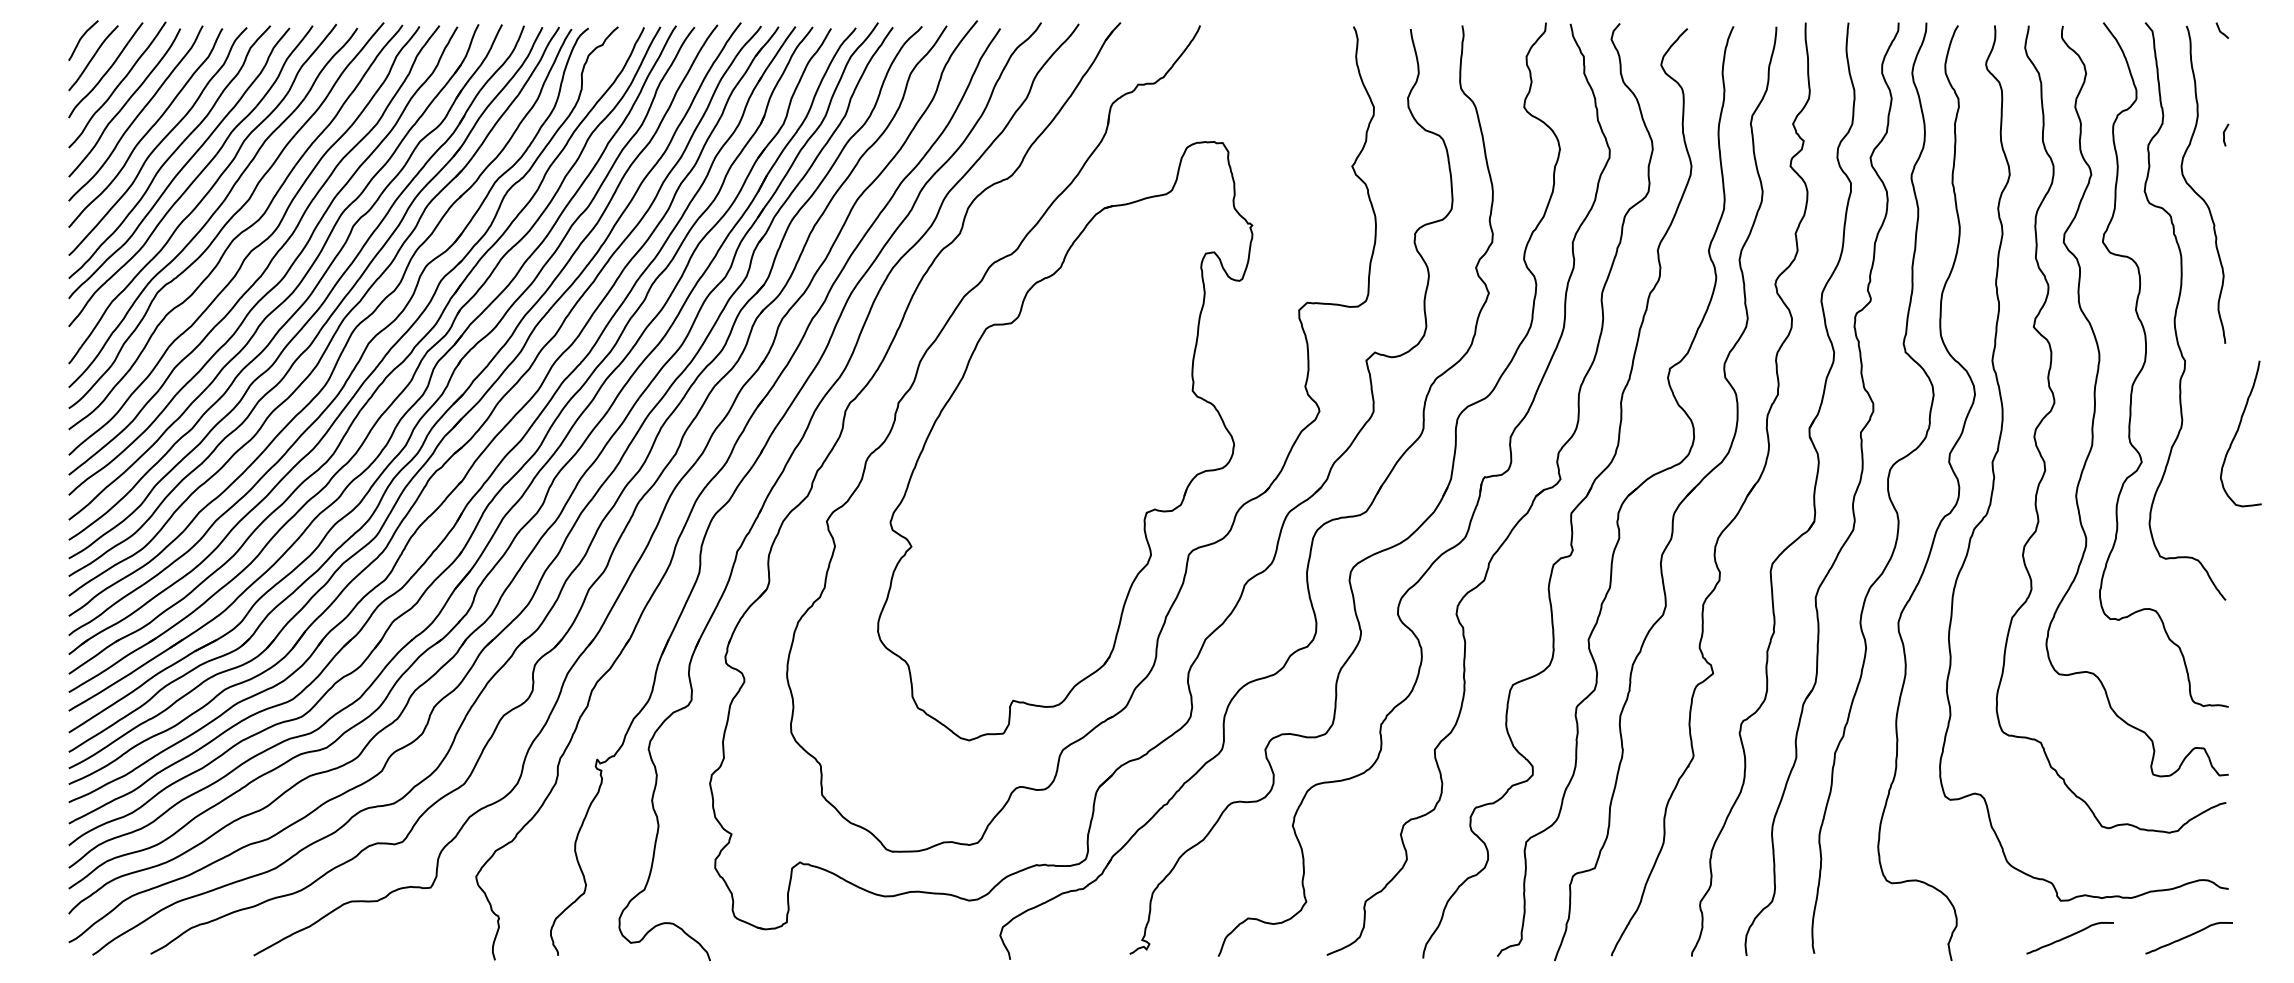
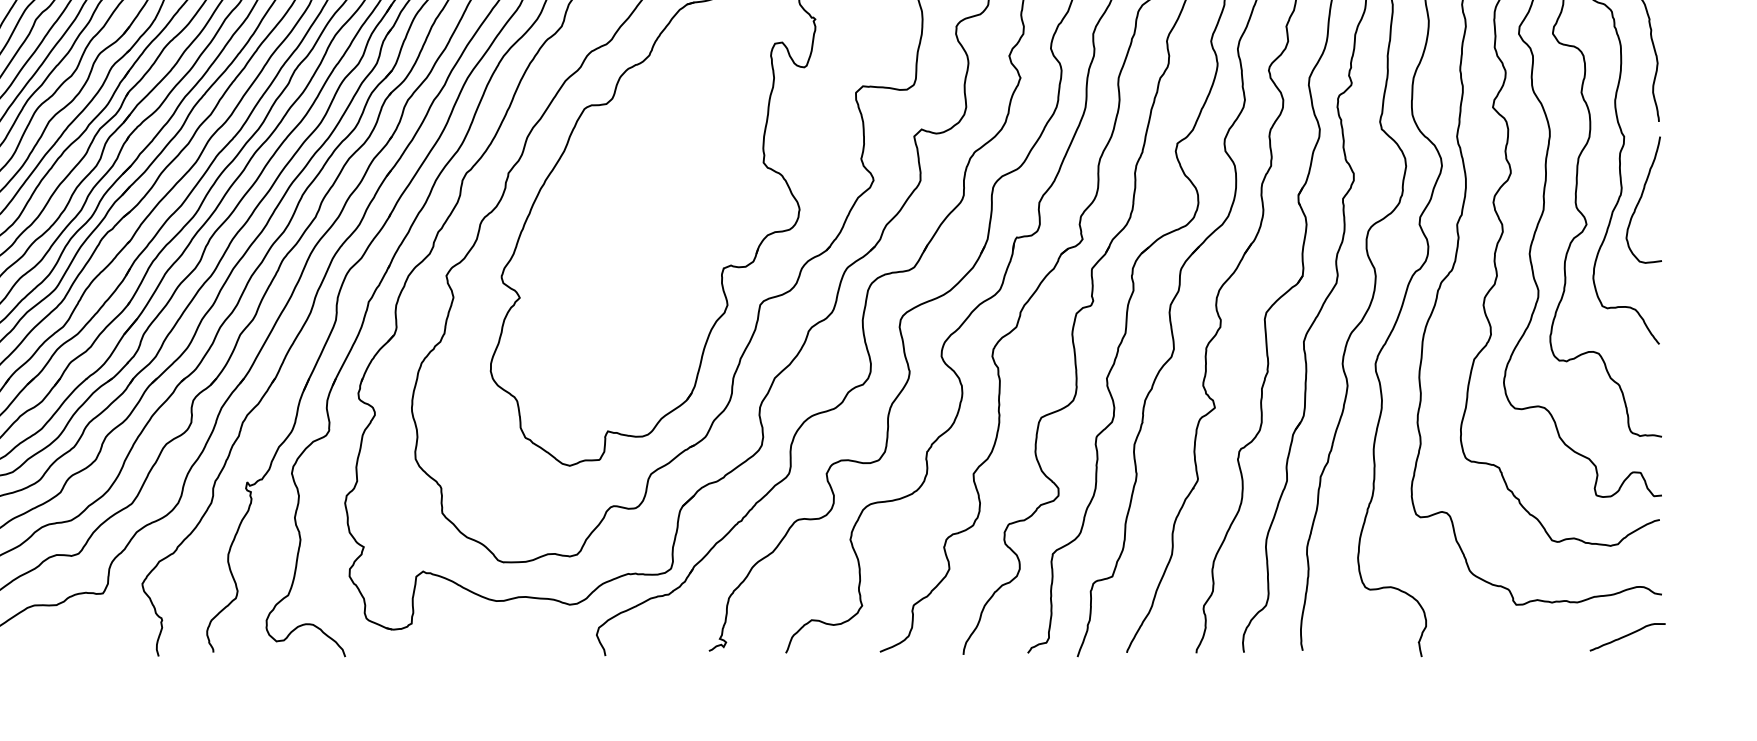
curve: (2238, 431) -> (1641, 197), moved
curve: (2069, 937) -> (1523, 636), removed

